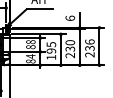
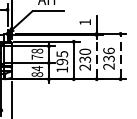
text: (70, 17) -> (85, 21), 6 -> 1
line: (99, 46) -> (120, 56), solid -> dashed
text: (30, 47) -> (36, 57), 88 -> 78
line: (79, 47) -> (96, 57), solid -> dashed

